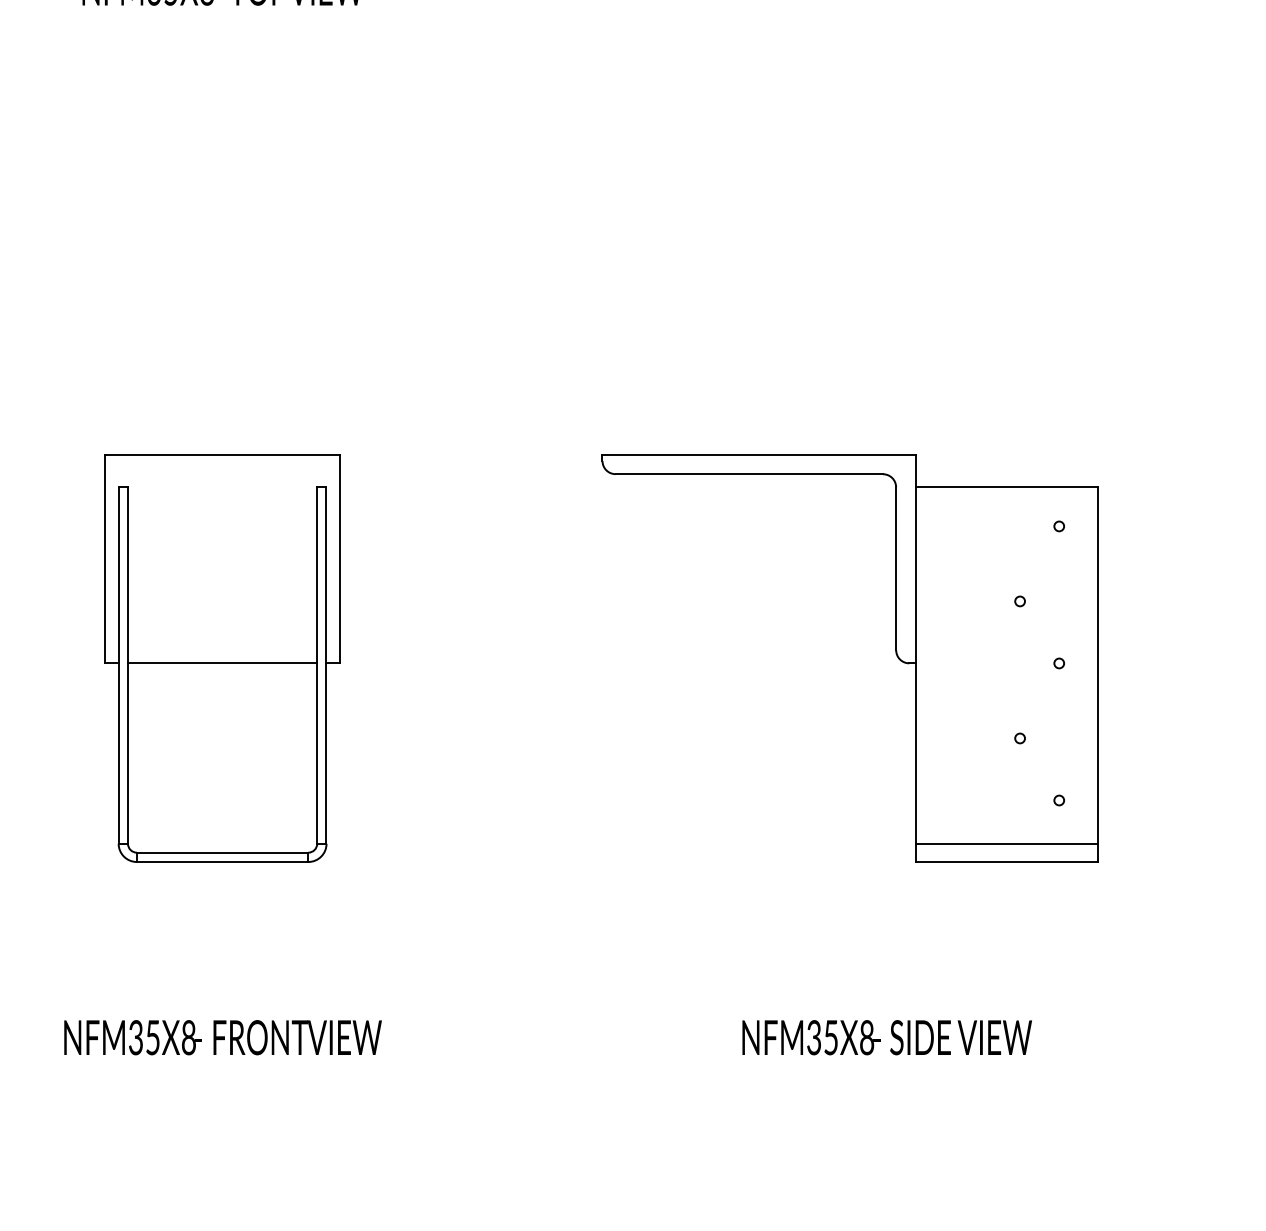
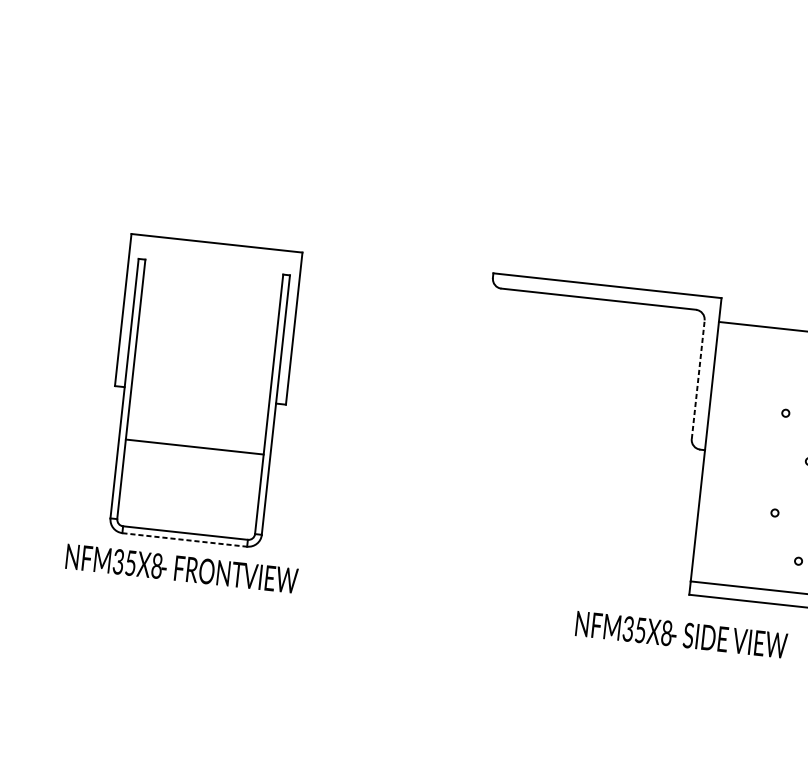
line: (896, 568) -> (698, 379), solid -> dashed
line: (222, 663) -> (194, 447), moved
line: (222, 862) -> (184, 540), solid -> dashed
text: (222, 1037) -> (181, 568), moved
text: (886, 1037) -> (681, 634), moved

